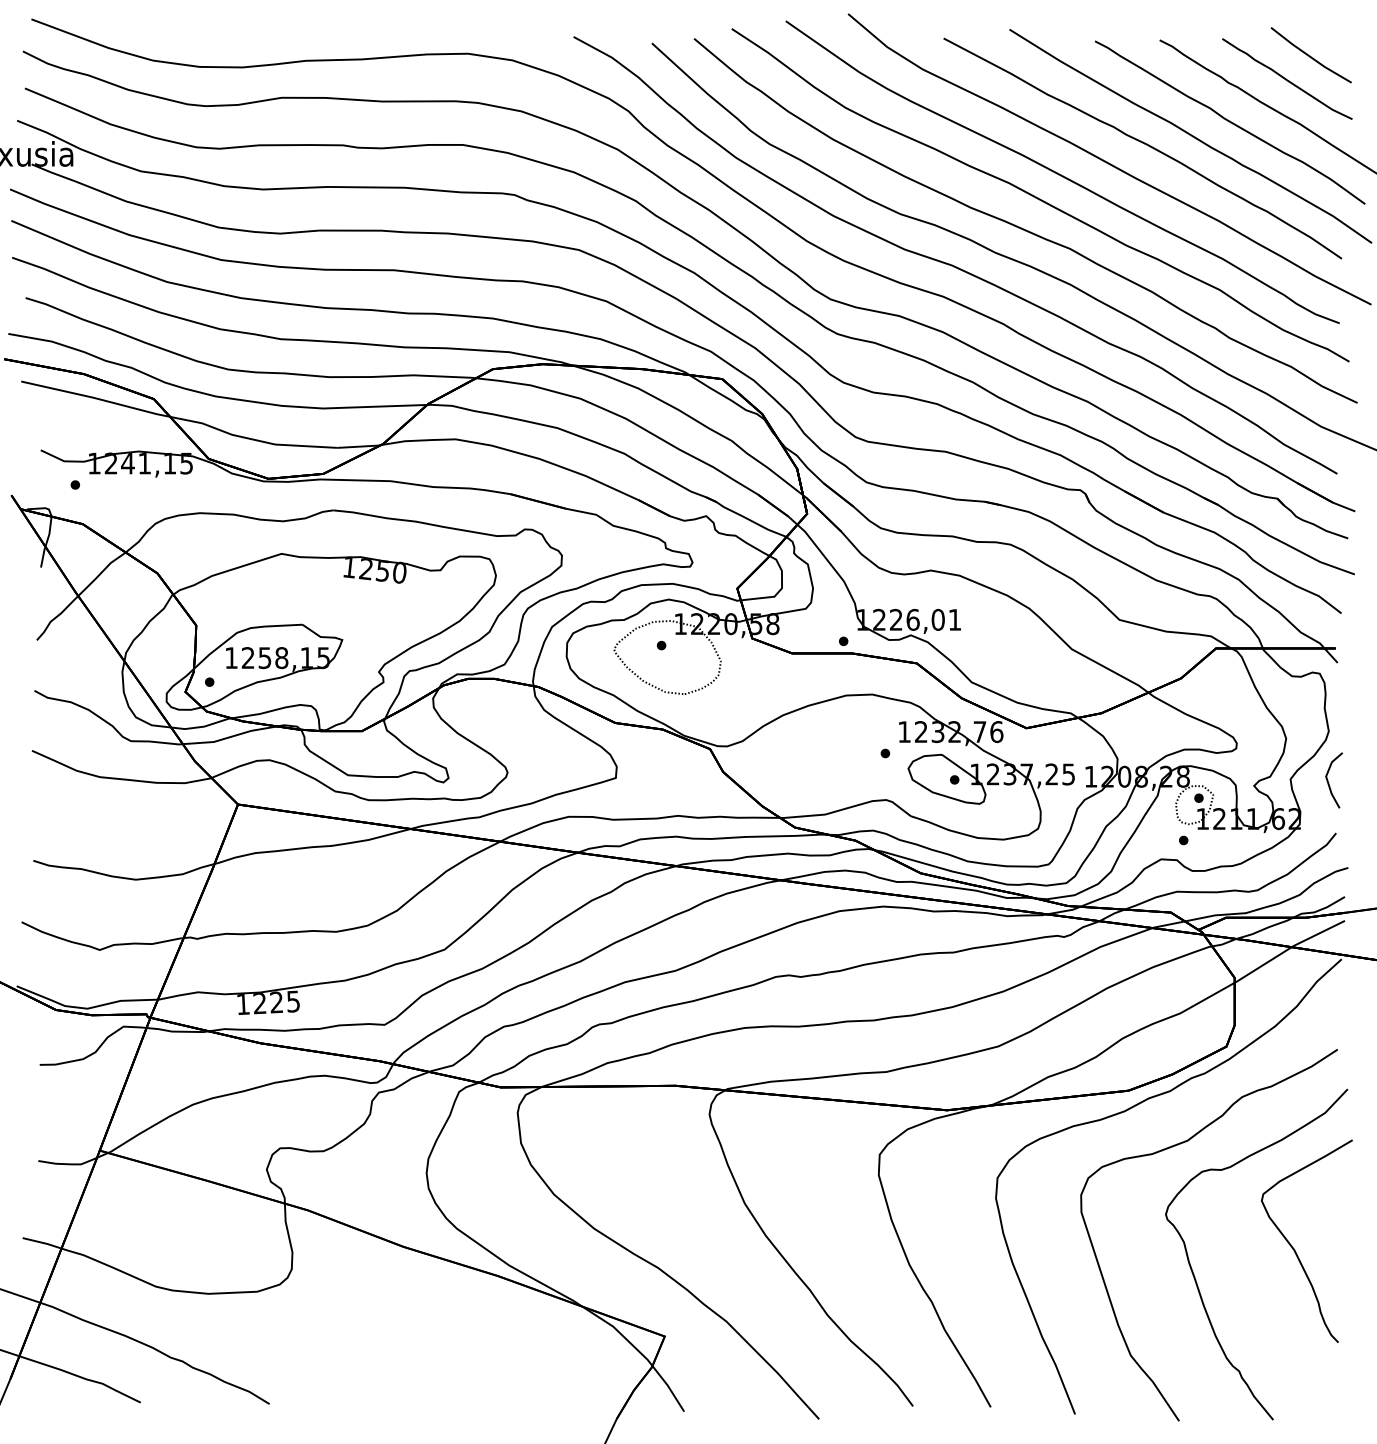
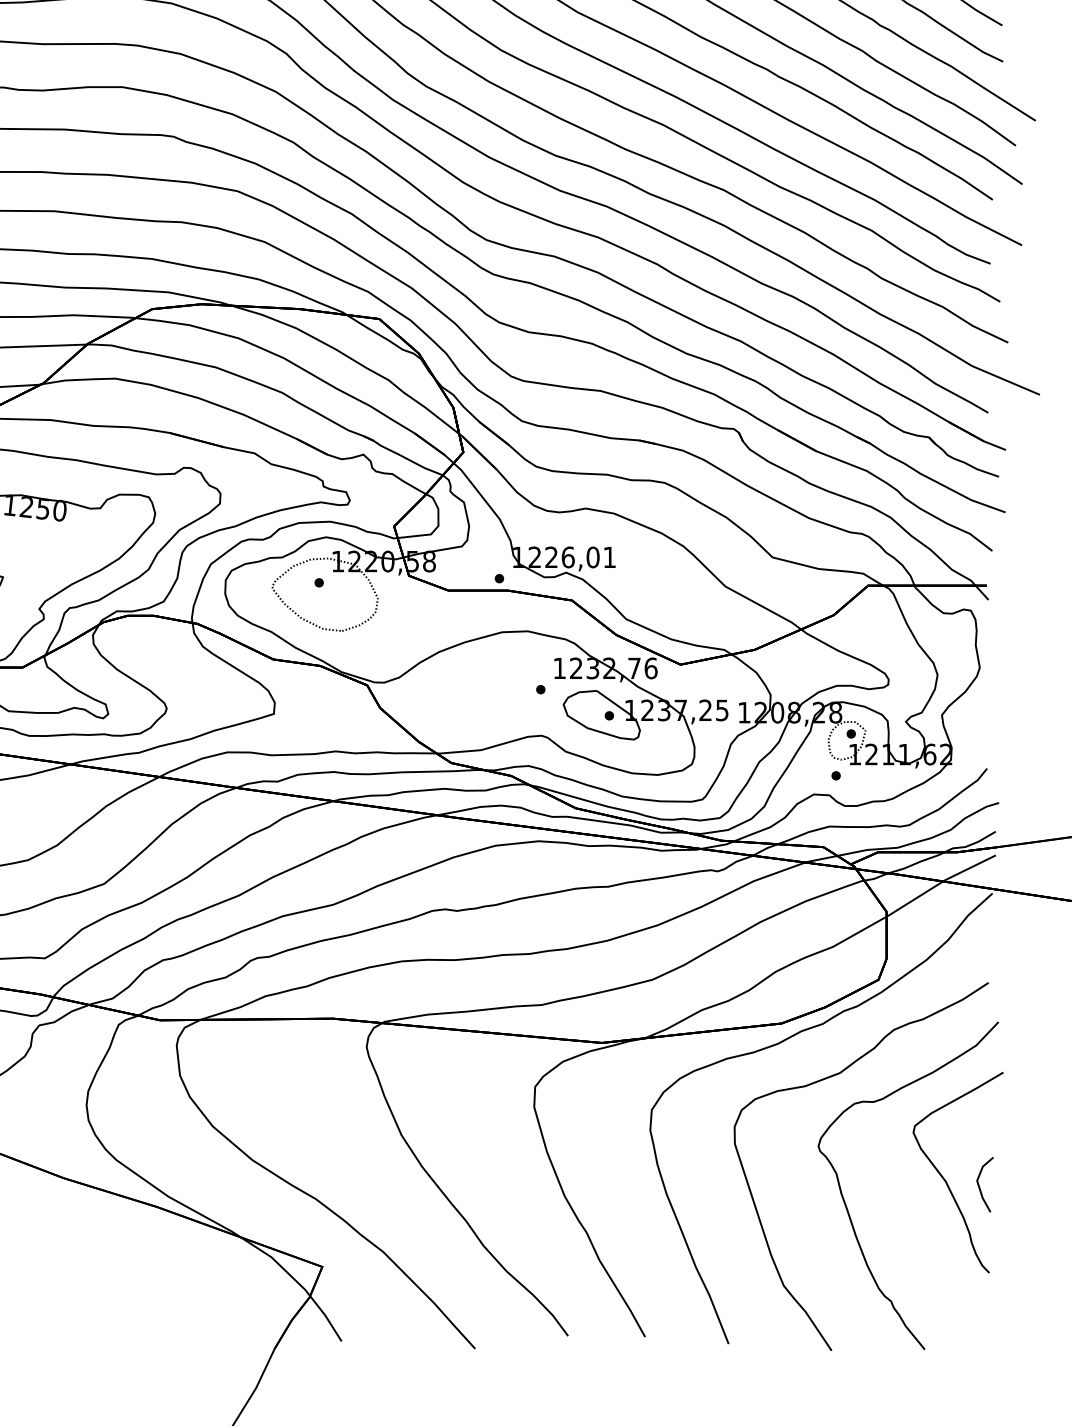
line: (1328, 780) -> (979, 1184), moved

